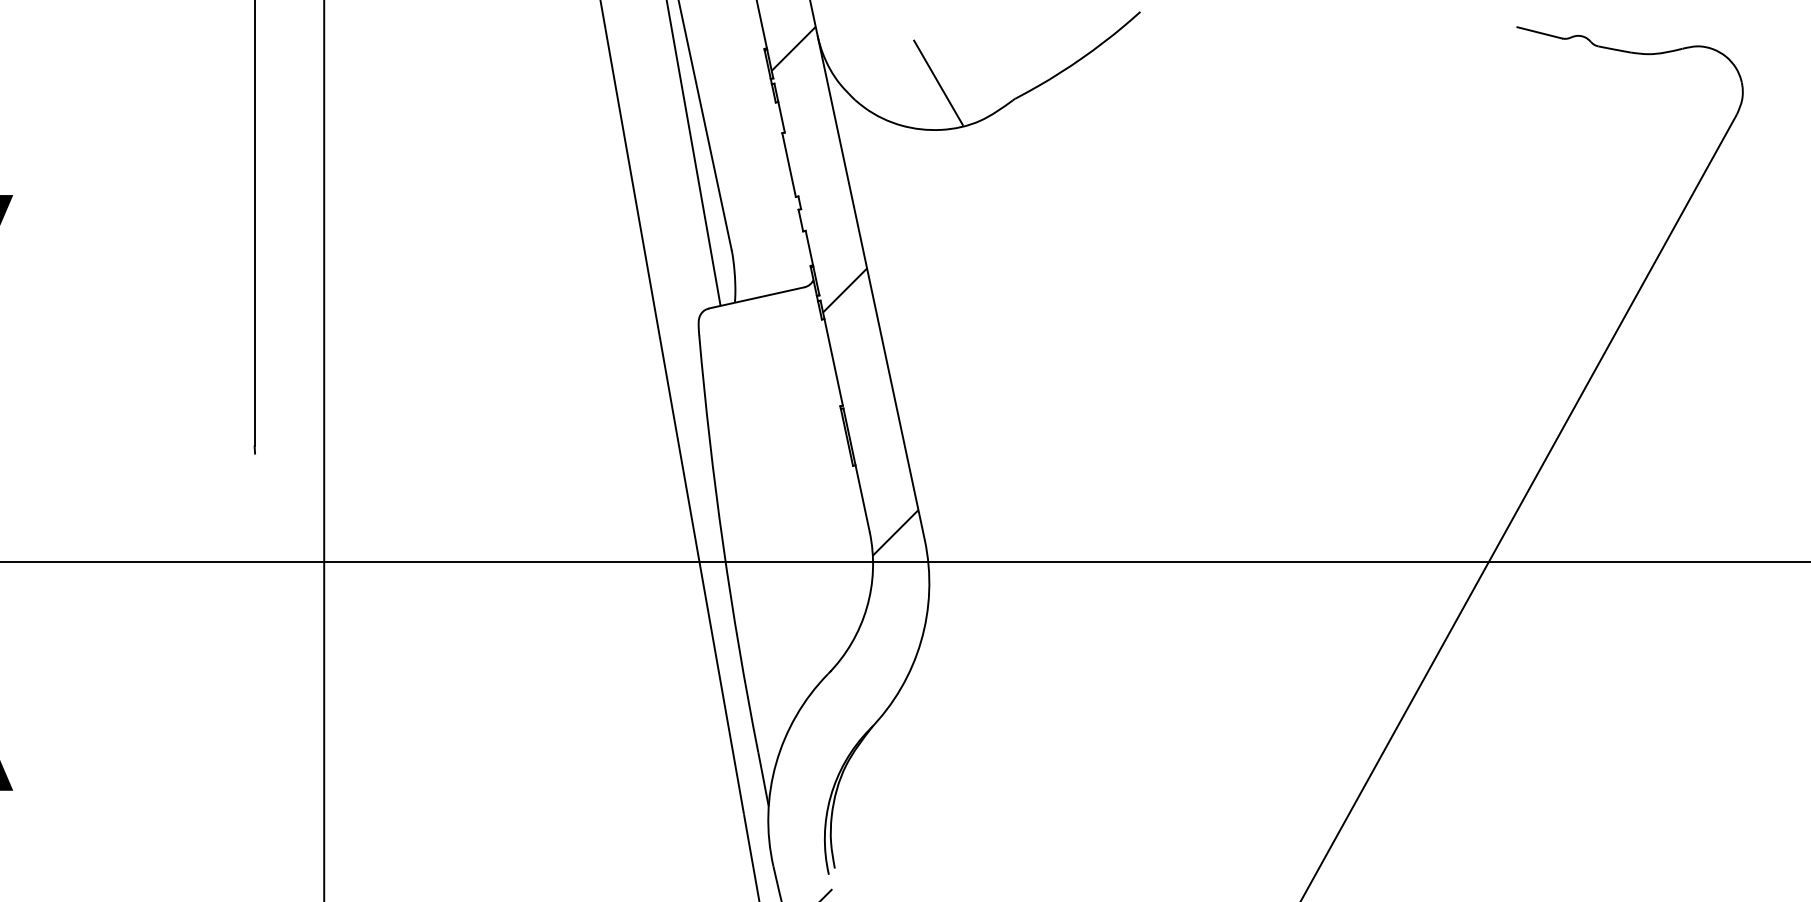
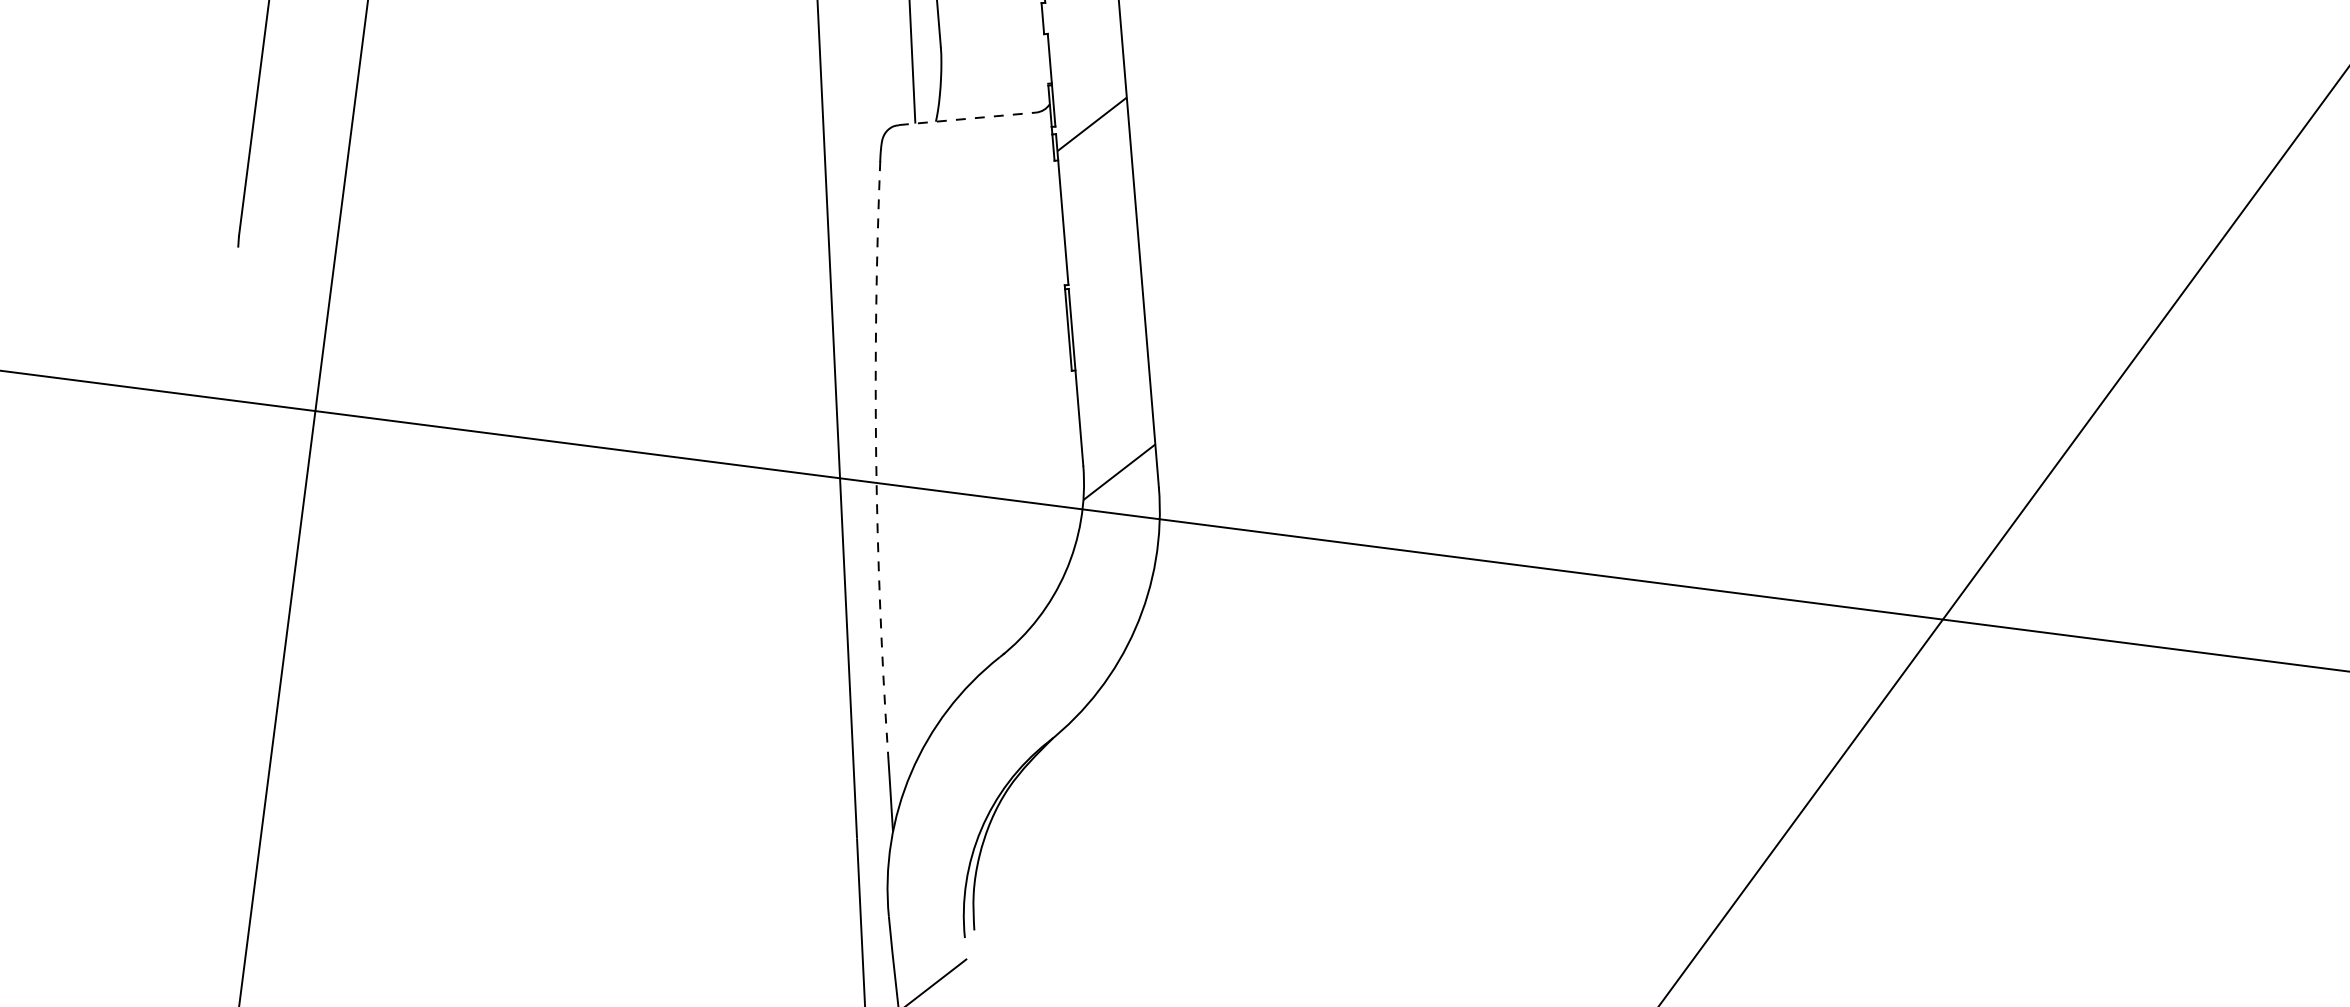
line: (756, 297) -> (967, 118), solid -> dashed
arc: (723, 544) -> (876, 457), solid -> dashed

